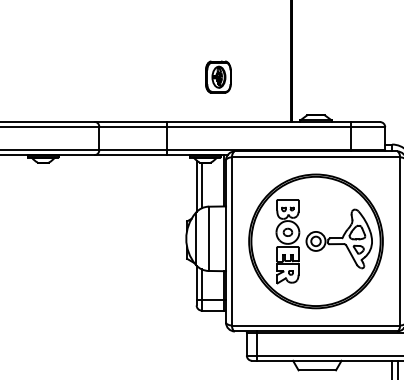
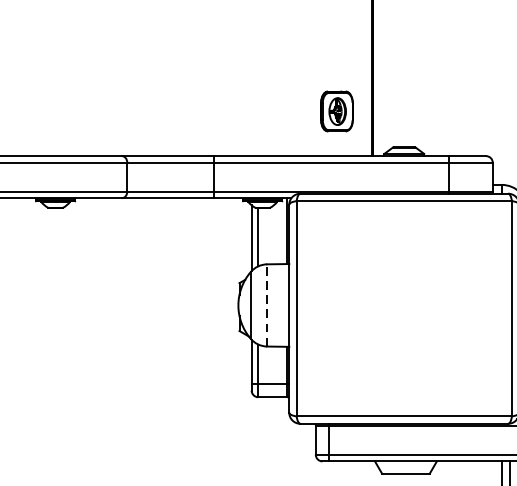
part: (218, 76) -> (337, 110), moved
line: (208, 238) -> (266, 305), solid -> dashed
part: (315, 241) -> (403, 308), removed

